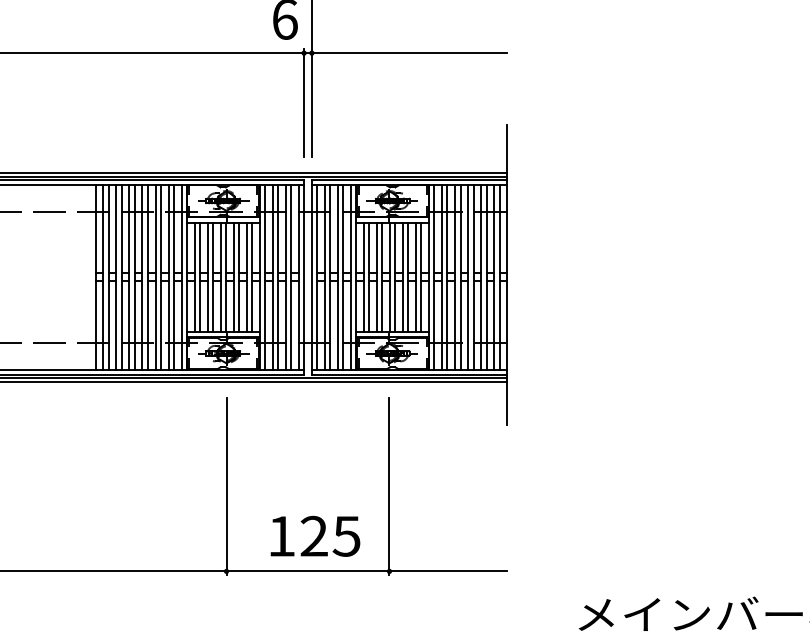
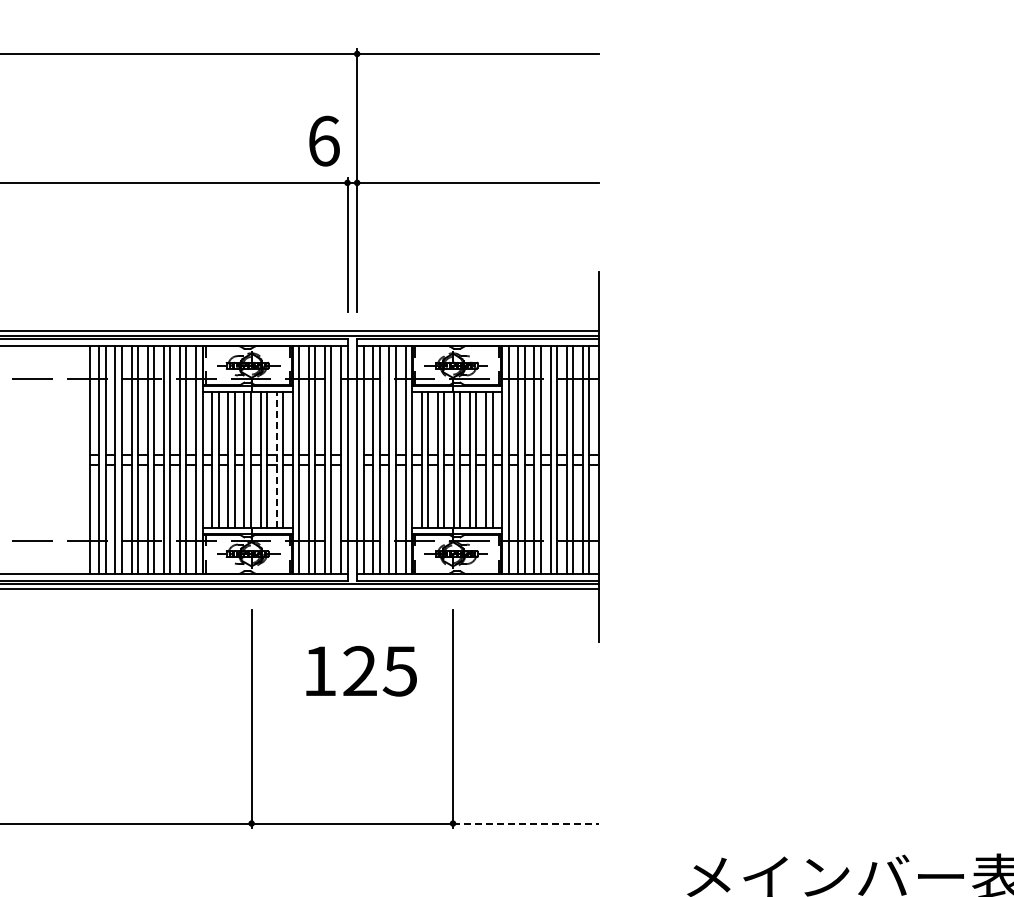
line: (246, 277) -> (276, 460), solid -> dashed
text: (315, 536) -> (361, 671), moved
line: (448, 571) -> (525, 823), solid -> dashed

